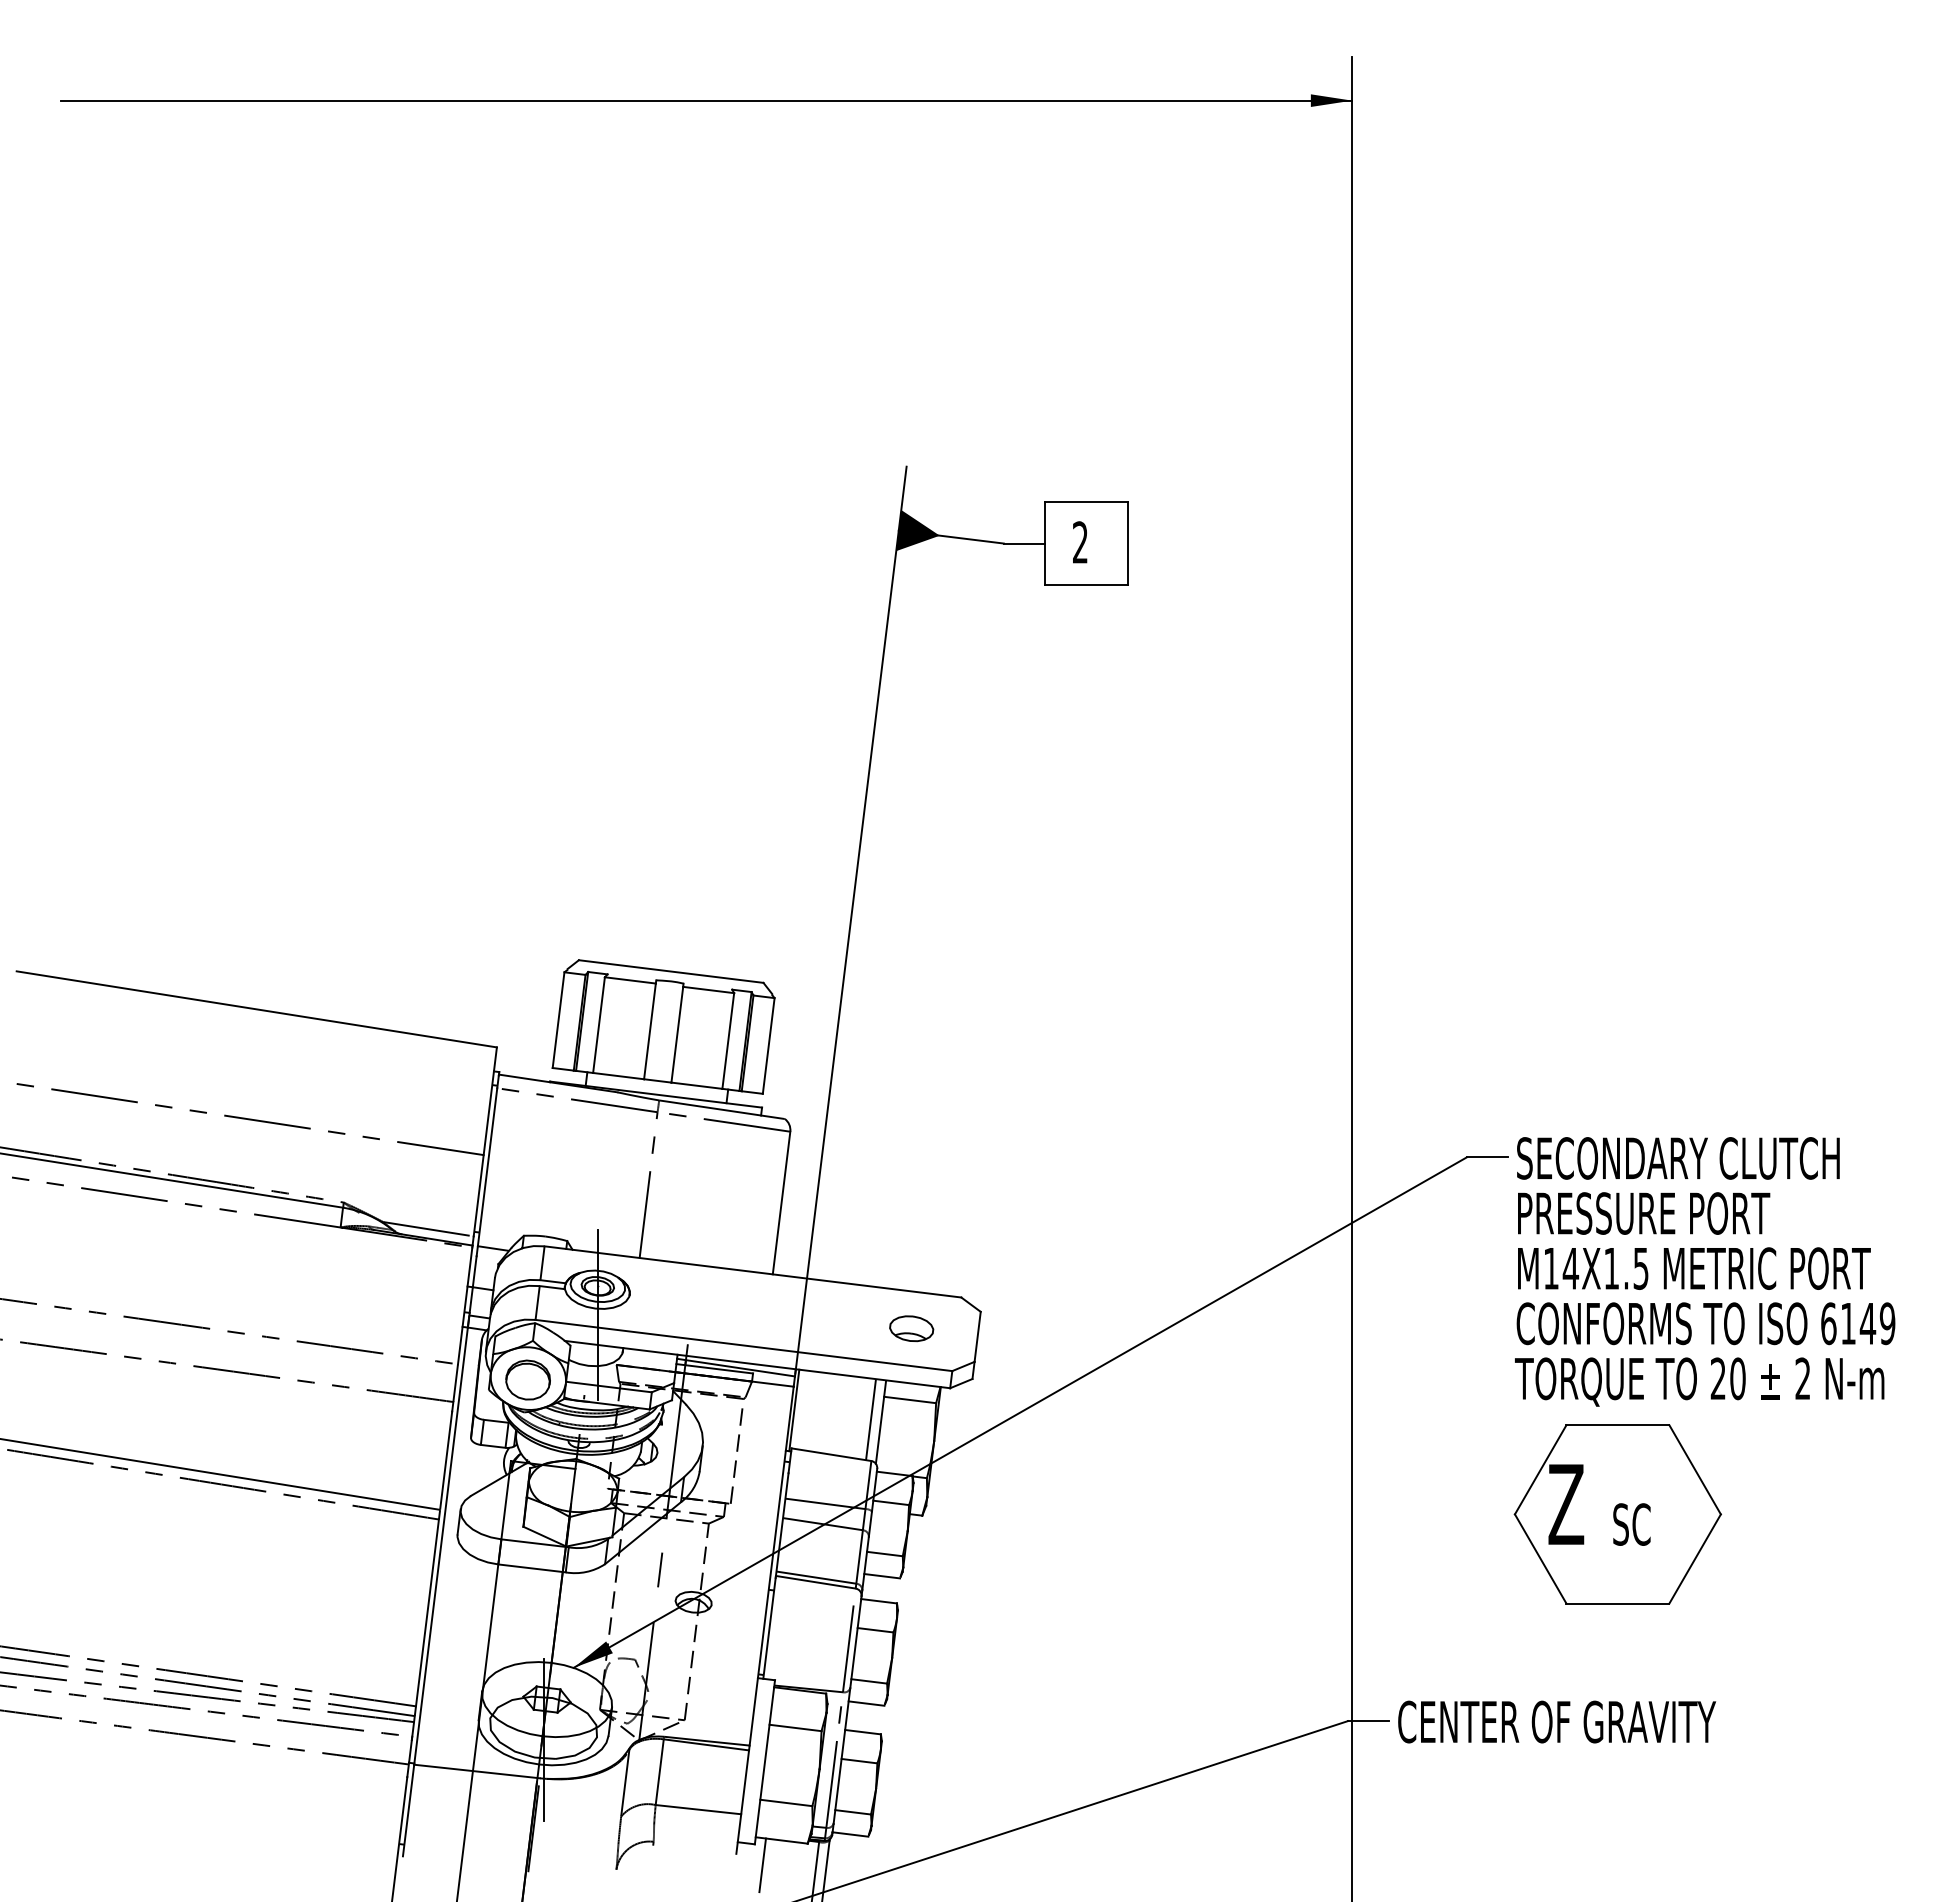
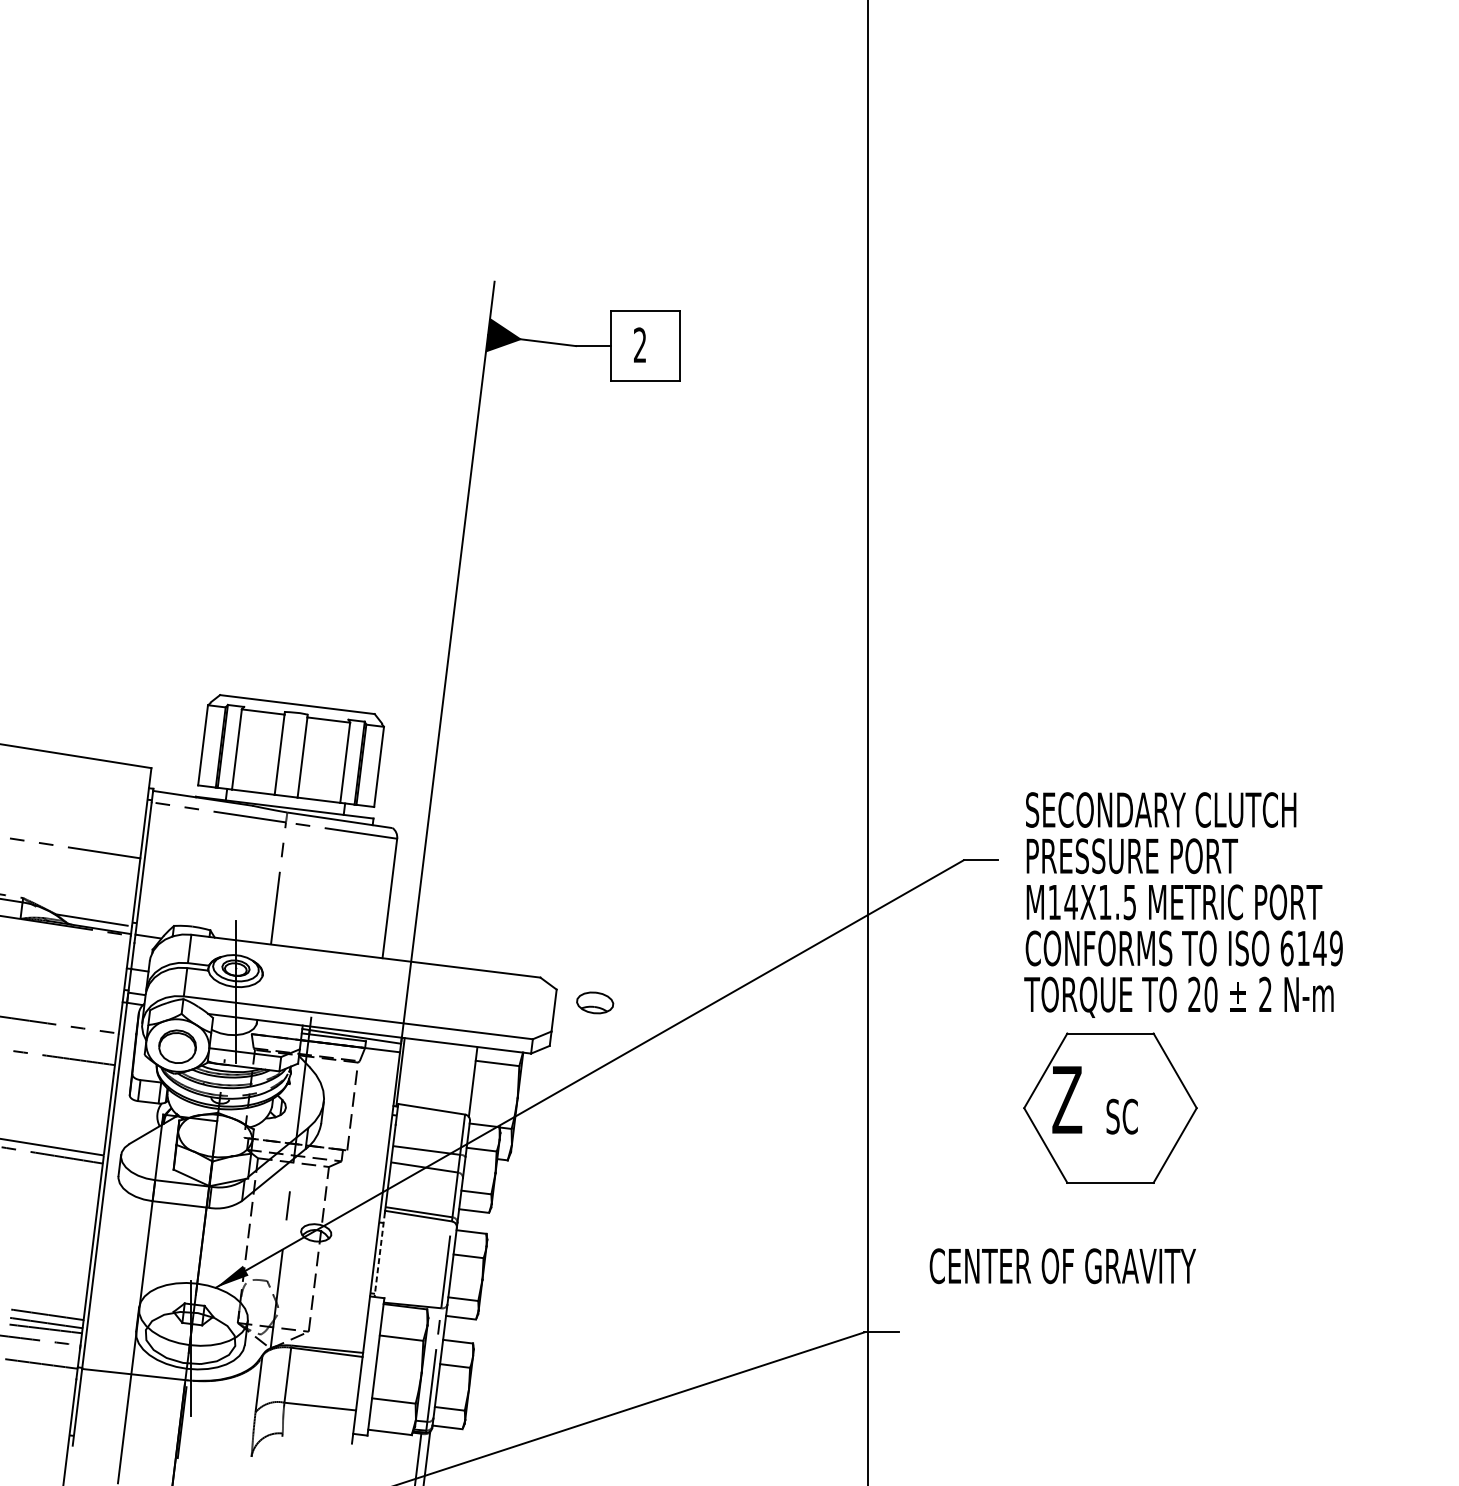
part: (911, 1328) -> (595, 1002), moved
part: (1696, 1370) -> (1176, 987), moved
line: (871, 1419) -> (465, 1079), removed
line: (769, 1628) -> (379, 1254), solid -> dashed
text: (1557, 1721) -> (1063, 1265), moved
line: (762, 1865) -> (373, 1453), removed

